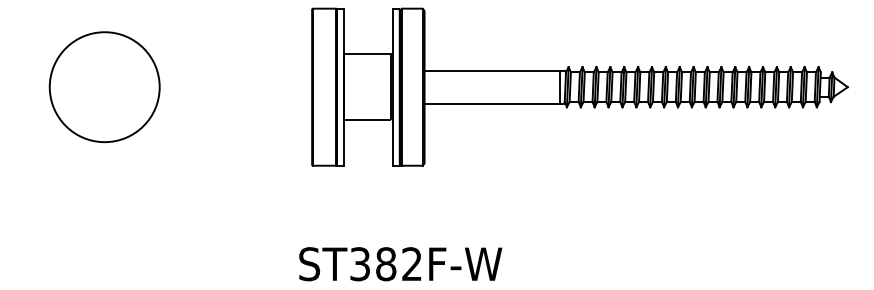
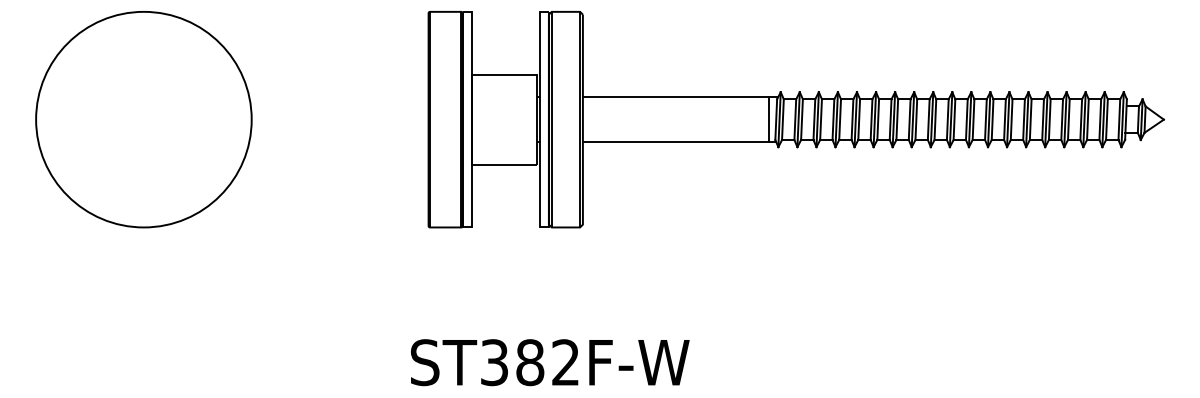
circle: (104, 86) -> (143, 118), size x1.43

